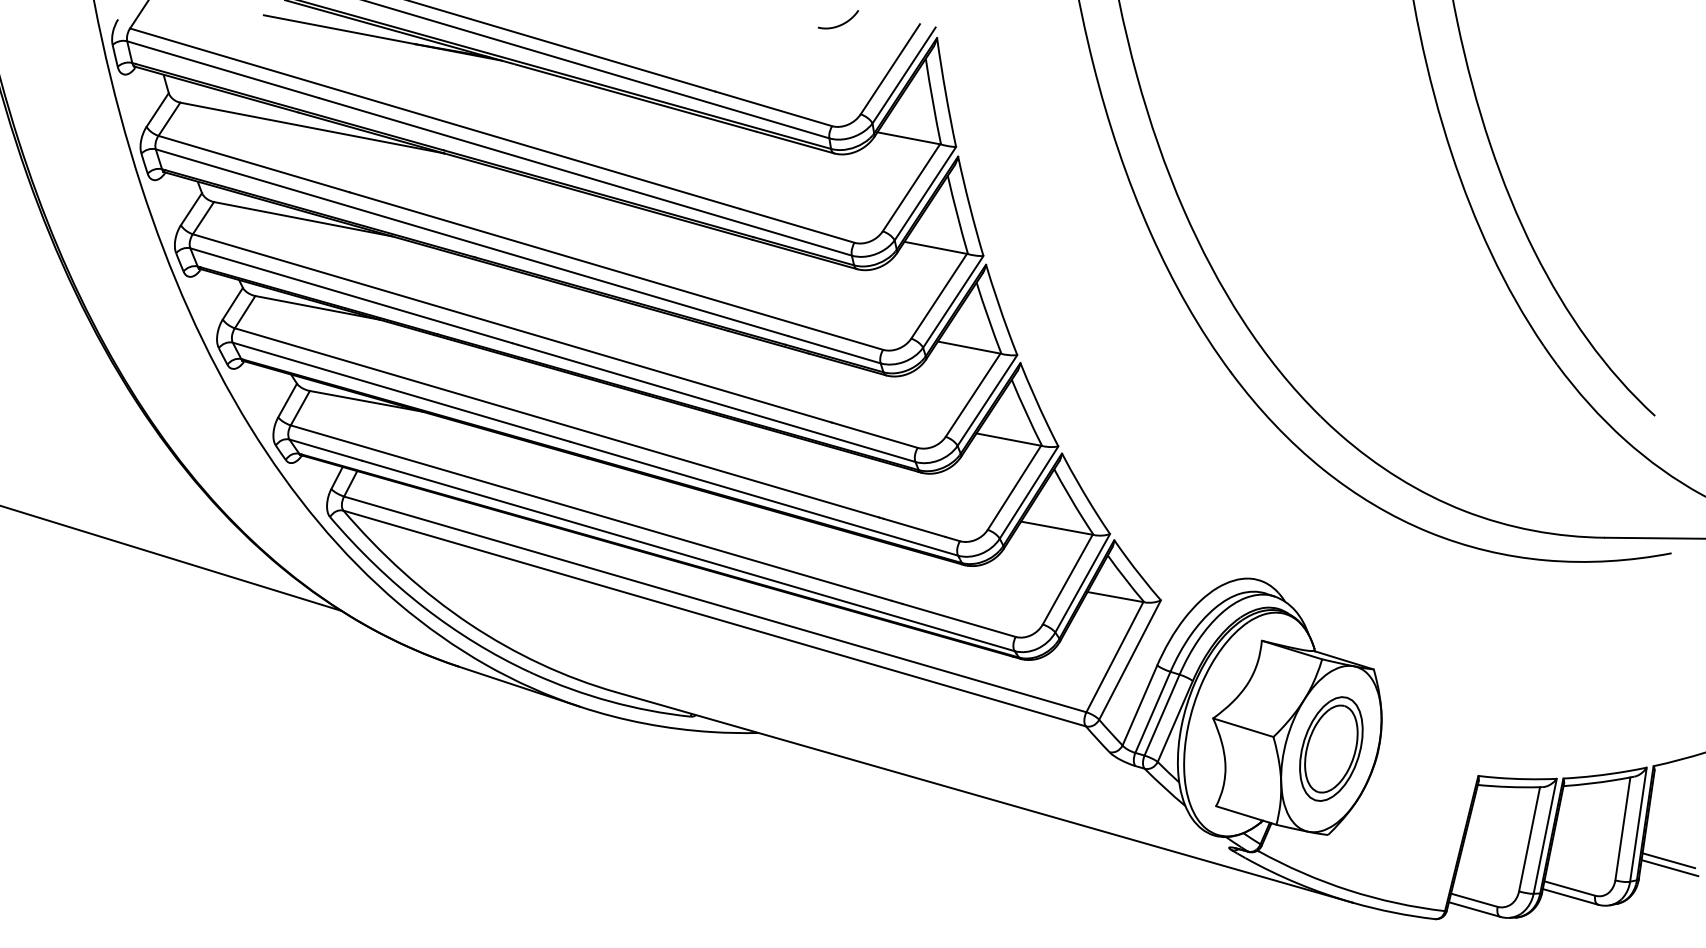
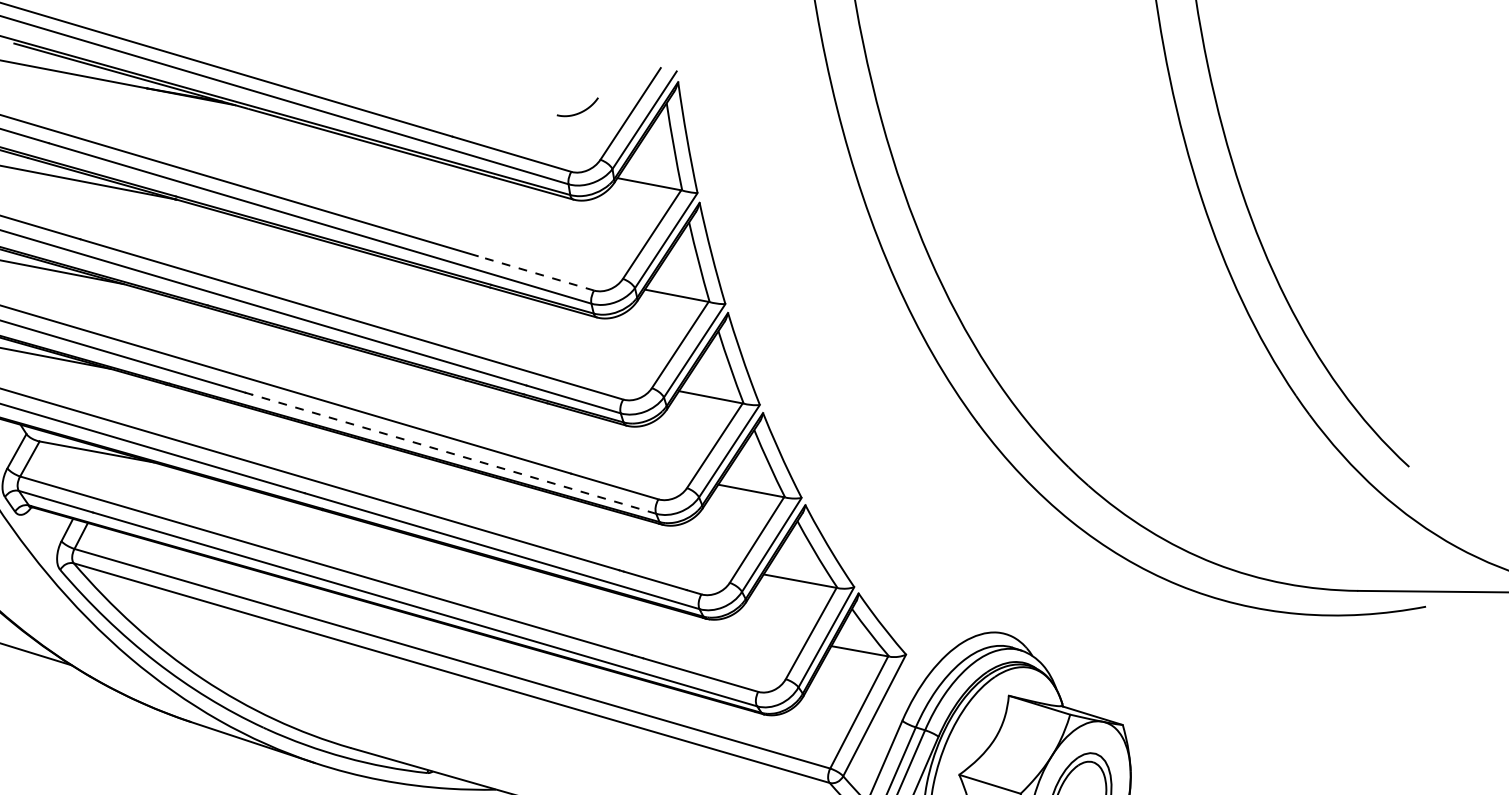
curve: (841, 23) -> (580, 111), moved
line: (797, 225) -> (536, 272), solid -> dashed
line: (716, 403) -> (453, 454), solid -> dashed

